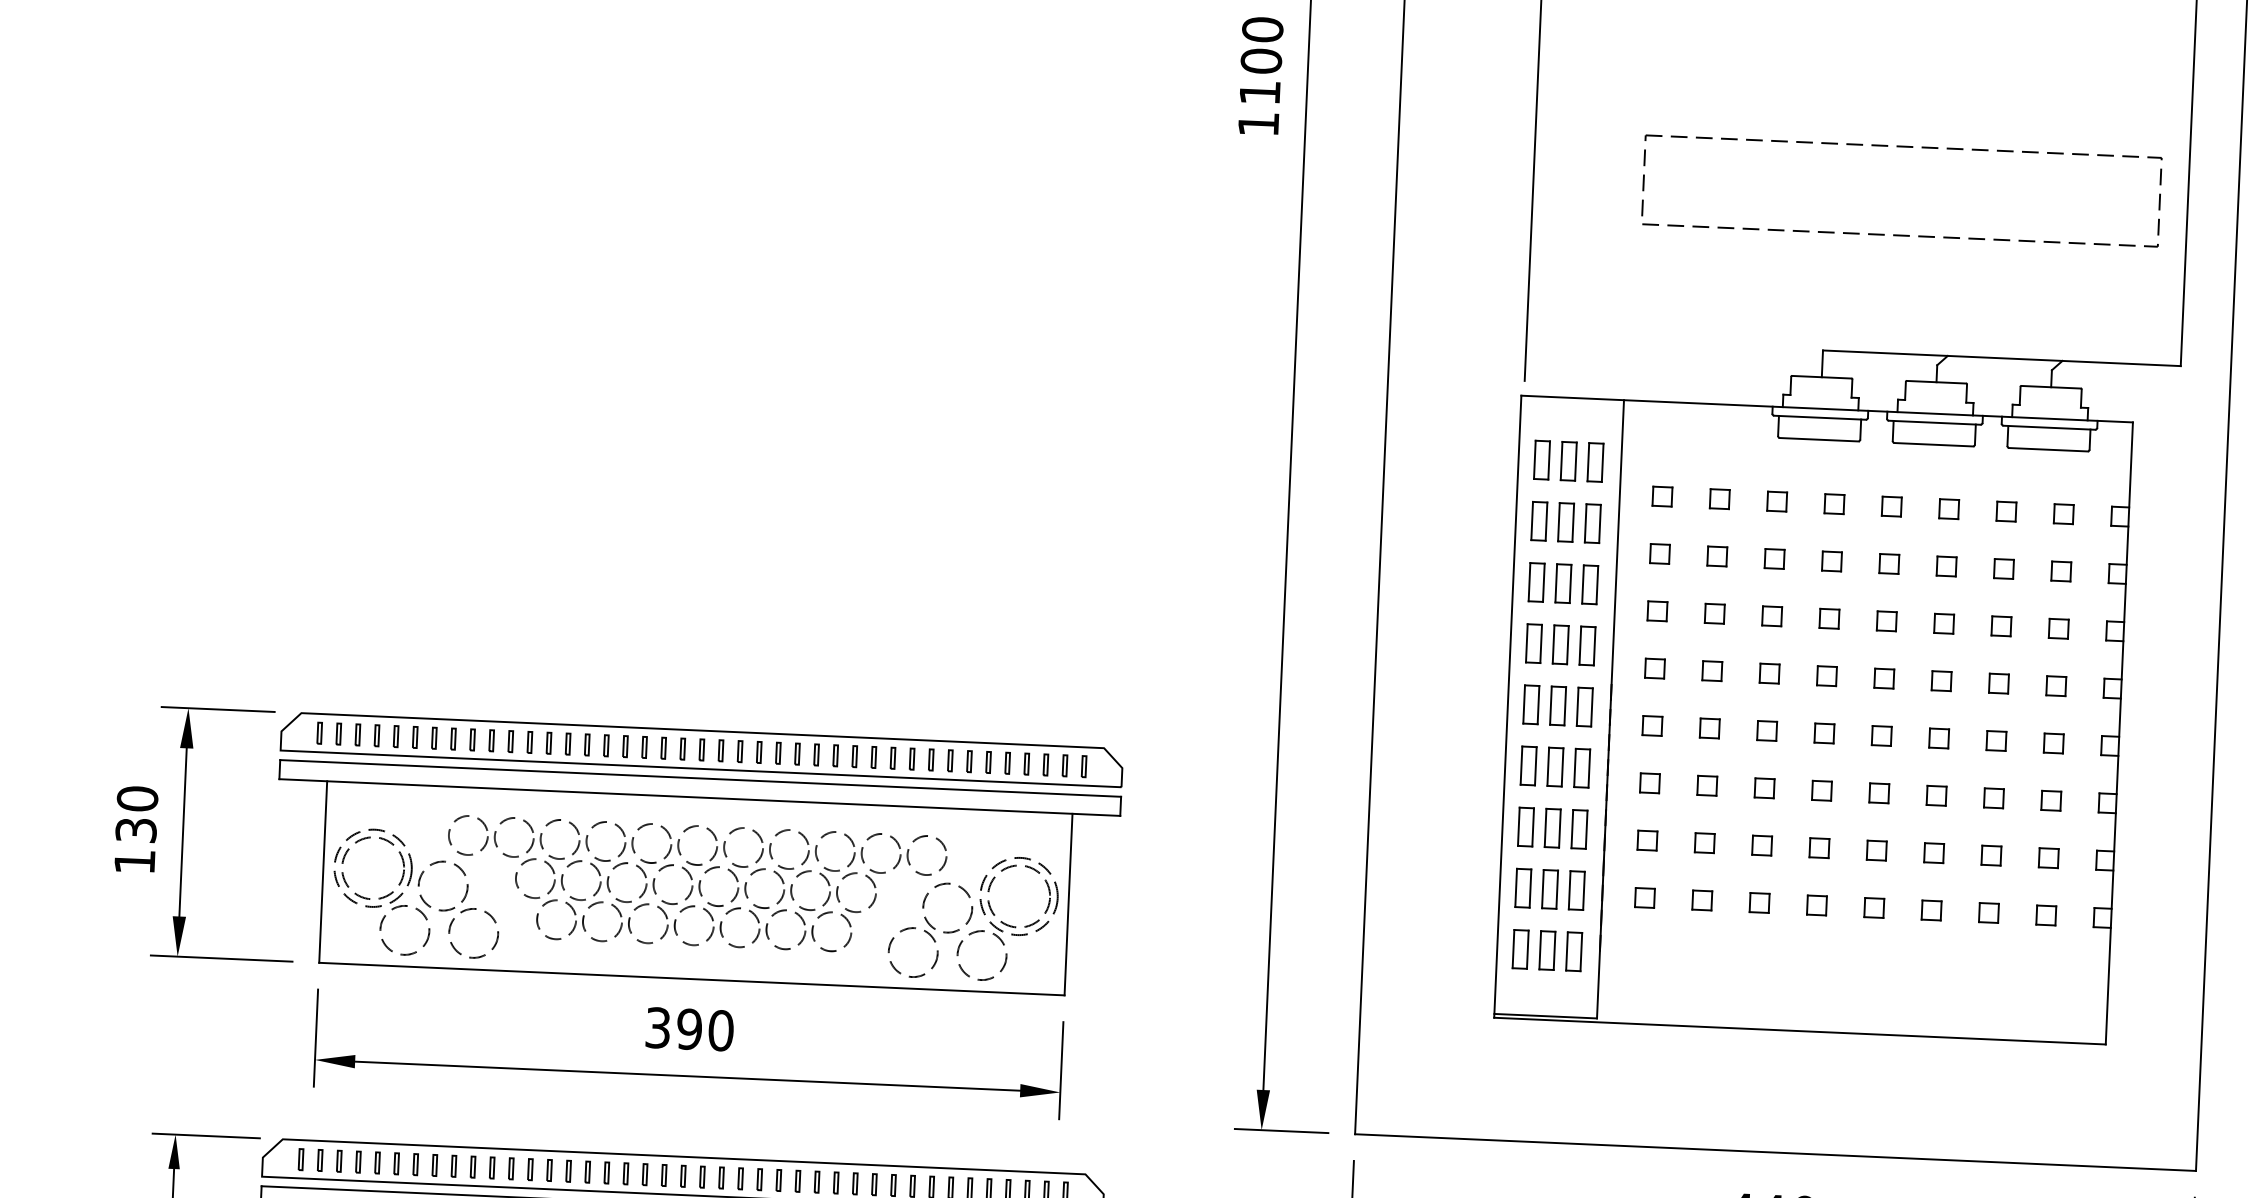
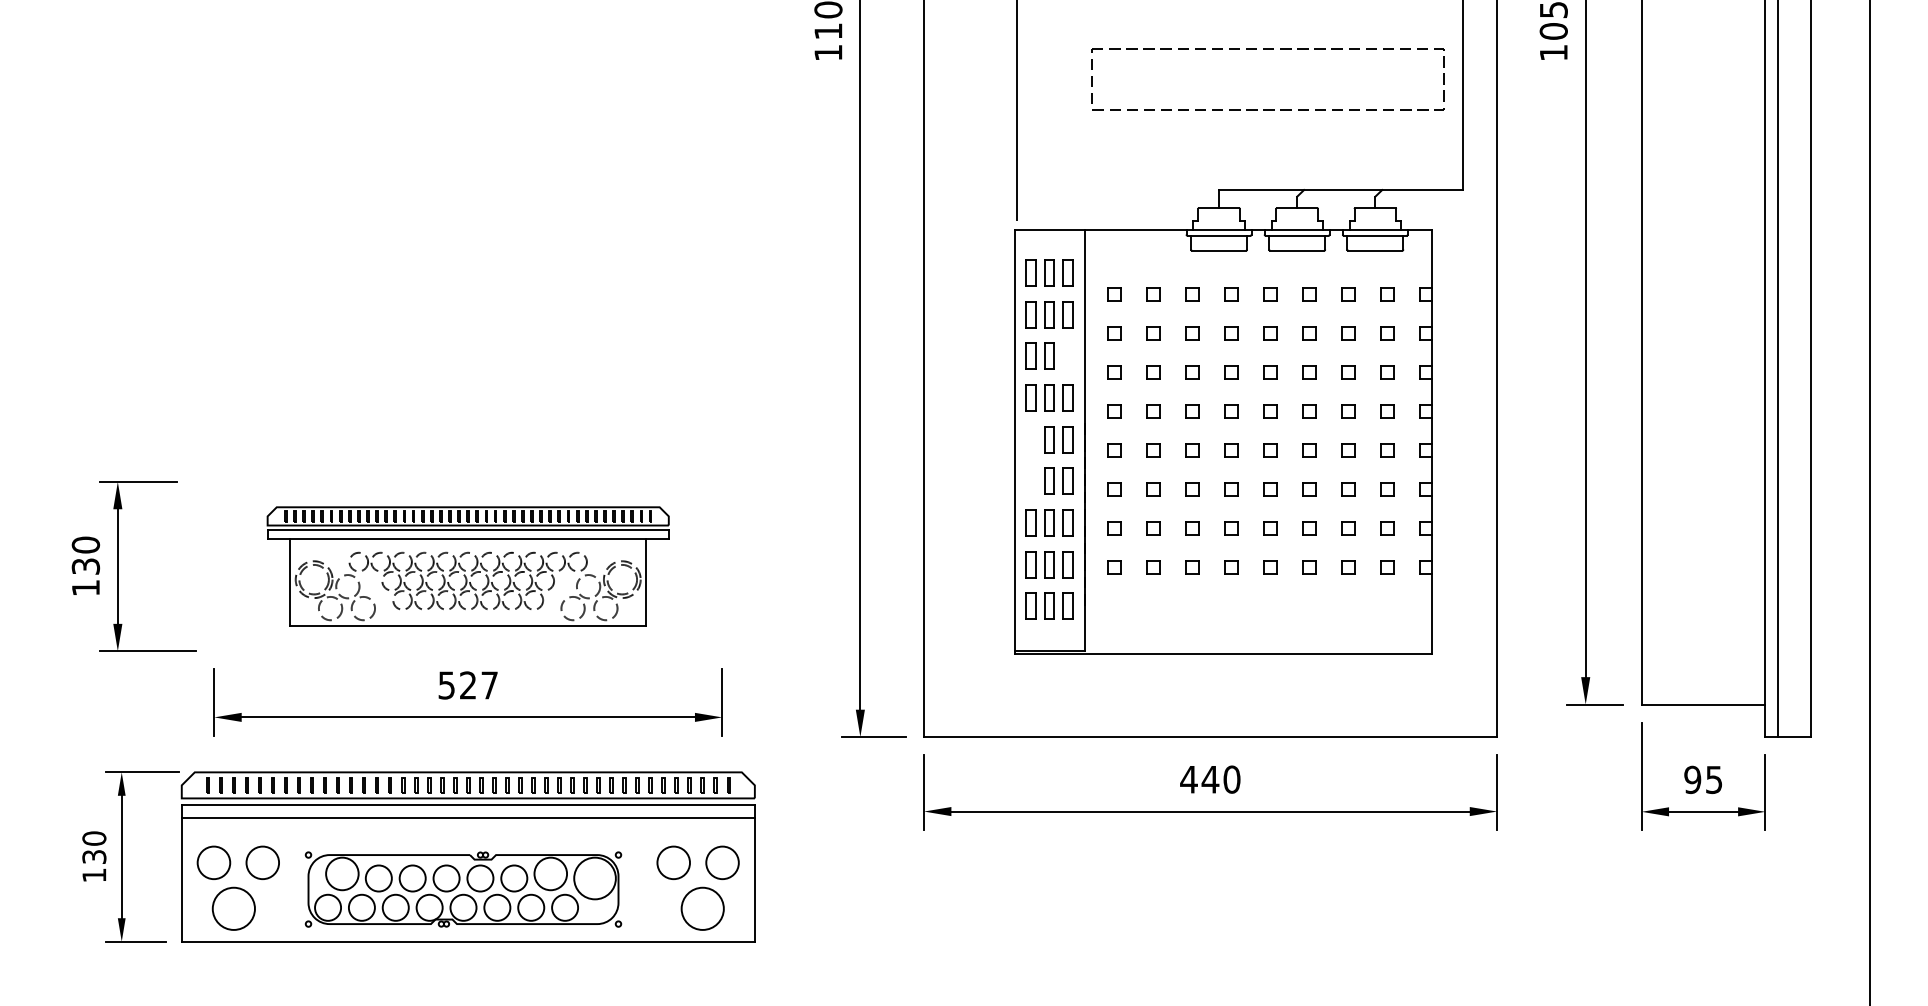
part: (1590, 583) -> (1067, 355), removed
part: (1530, 704) -> (1030, 439), removed
part: (1527, 764) -> (1030, 480), removed
part: (696, 854) -> (467, 566), size x0.7
text: (689, 1029) -> (468, 685), 390 -> 527

